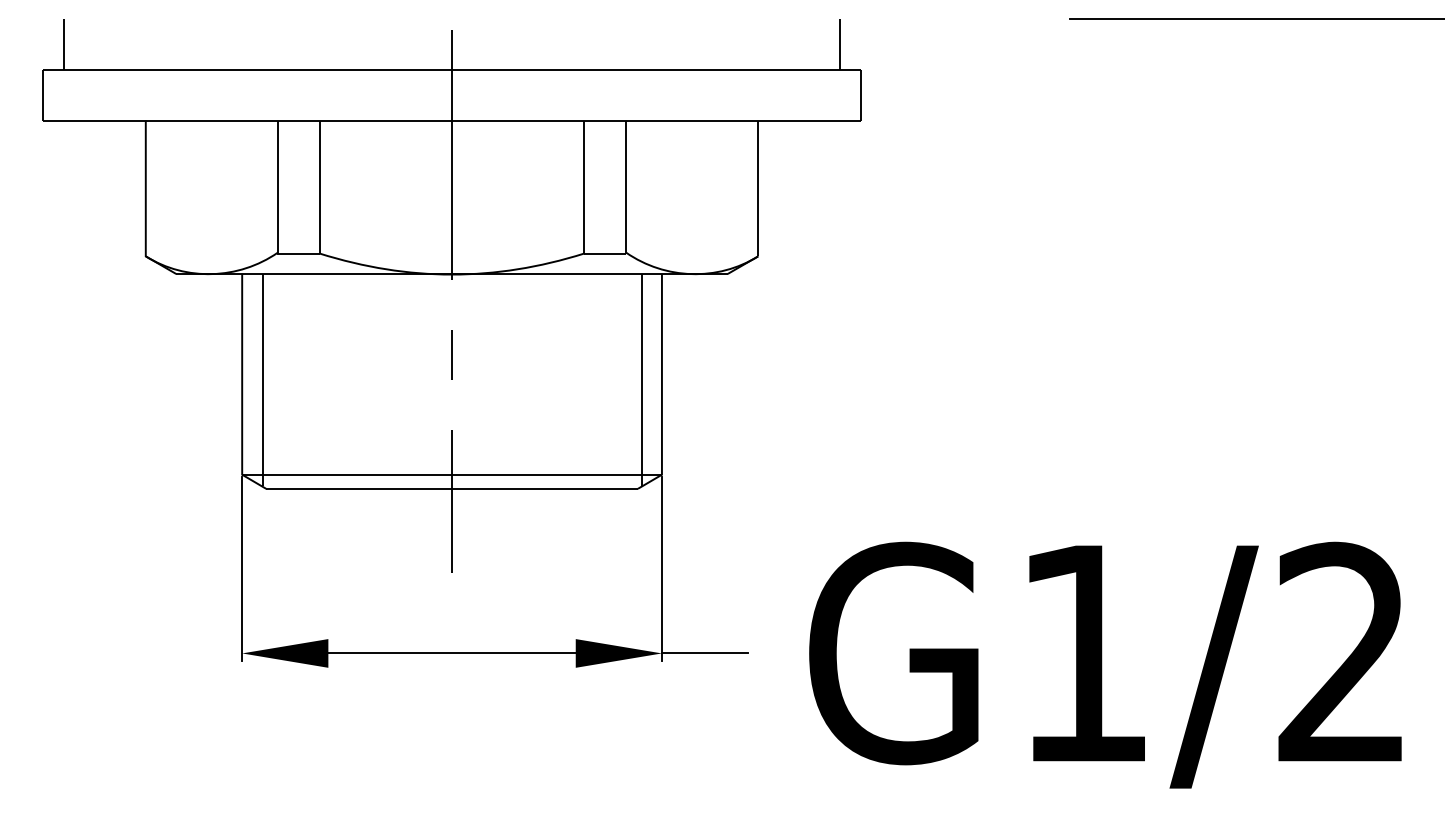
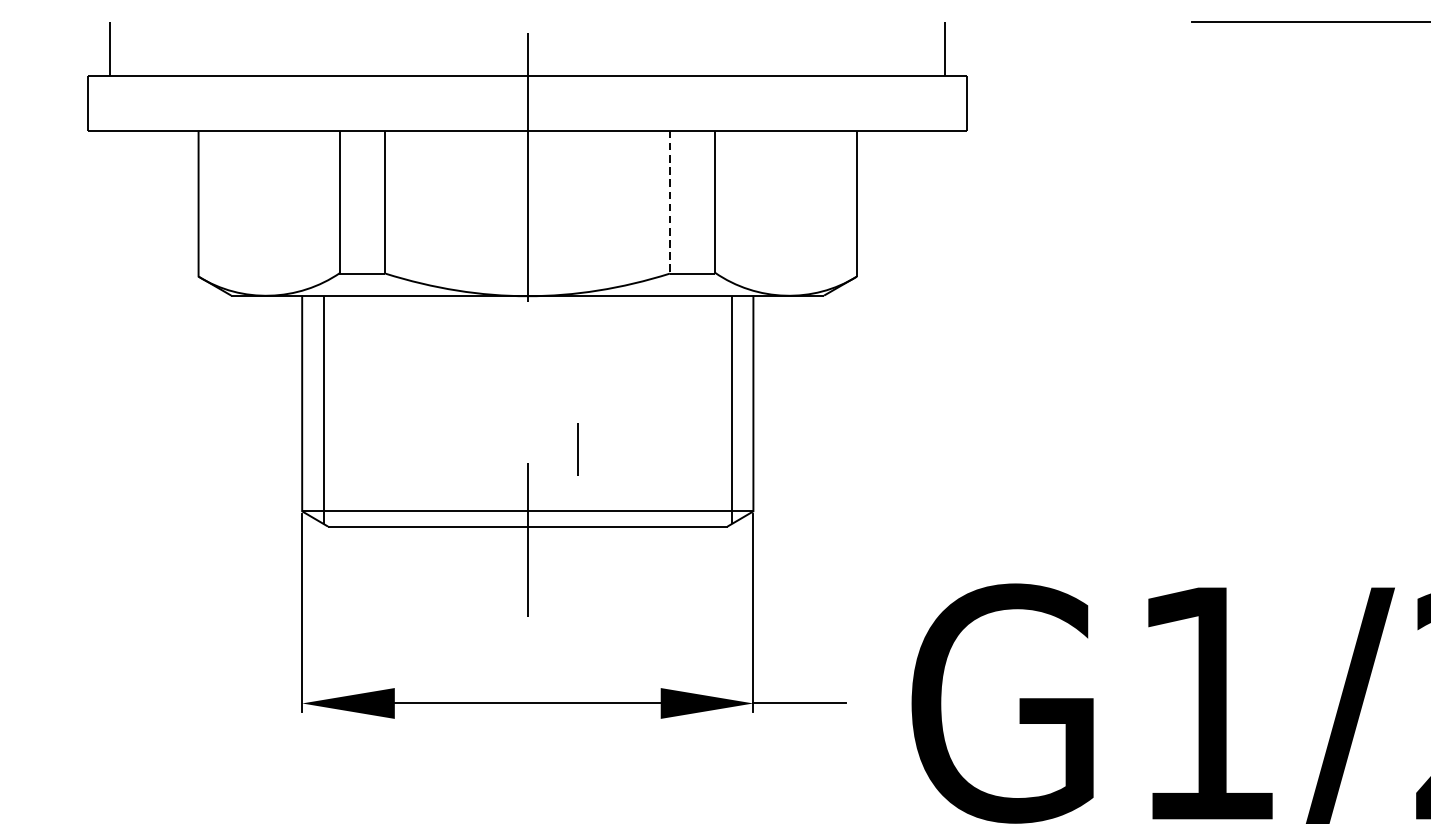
line: (584, 187) -> (670, 202), solid -> dashed
line: (451, 354) -> (576, 448), moved

